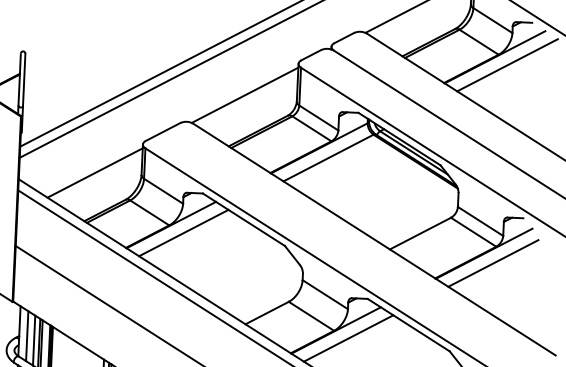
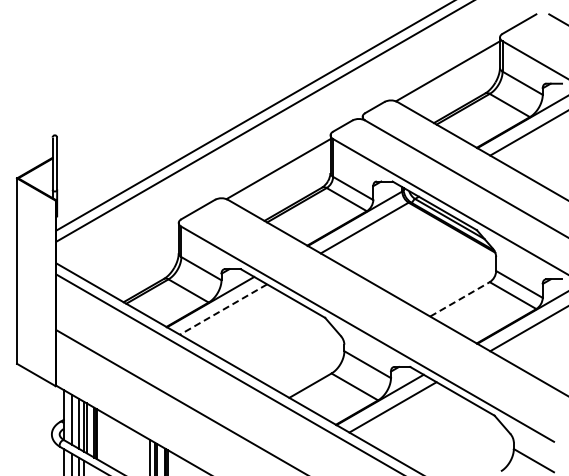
line: (94, 172) -> (131, 253), removed
line: (183, 233) -> (223, 309), solid -> dashed
line: (420, 233) -> (460, 299), solid -> dashed

